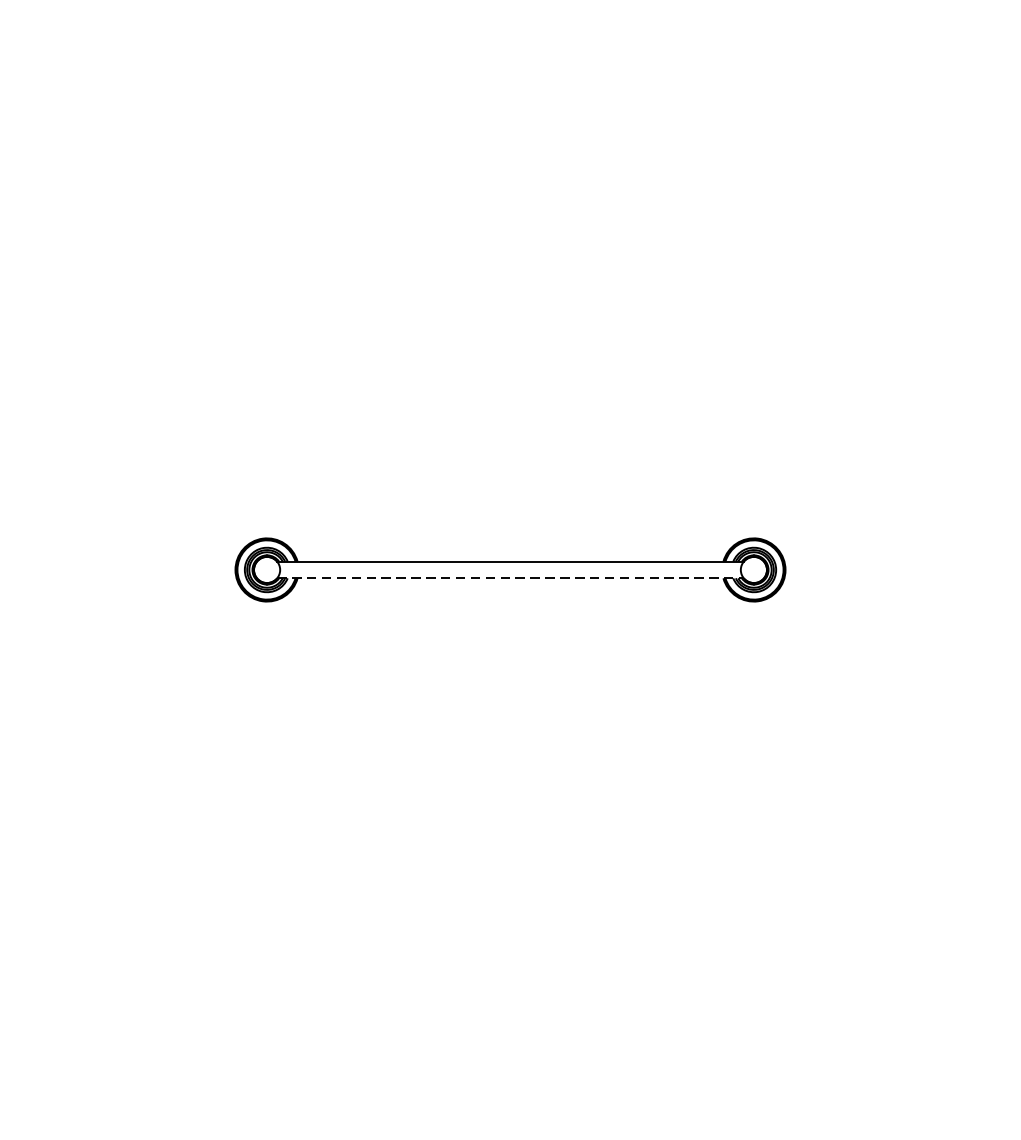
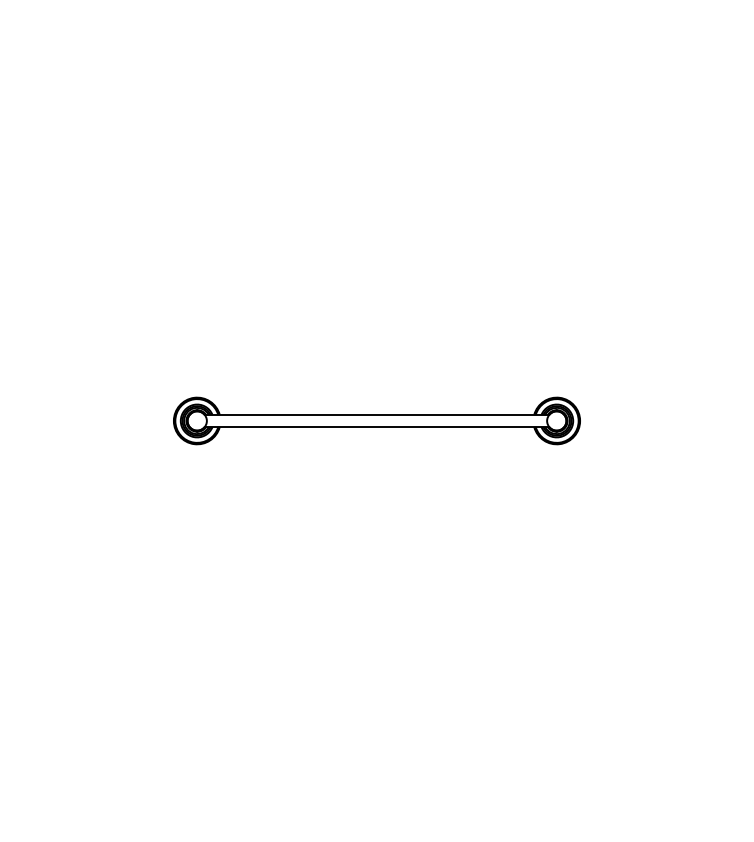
line: (511, 578) -> (377, 427), dashed -> solid

